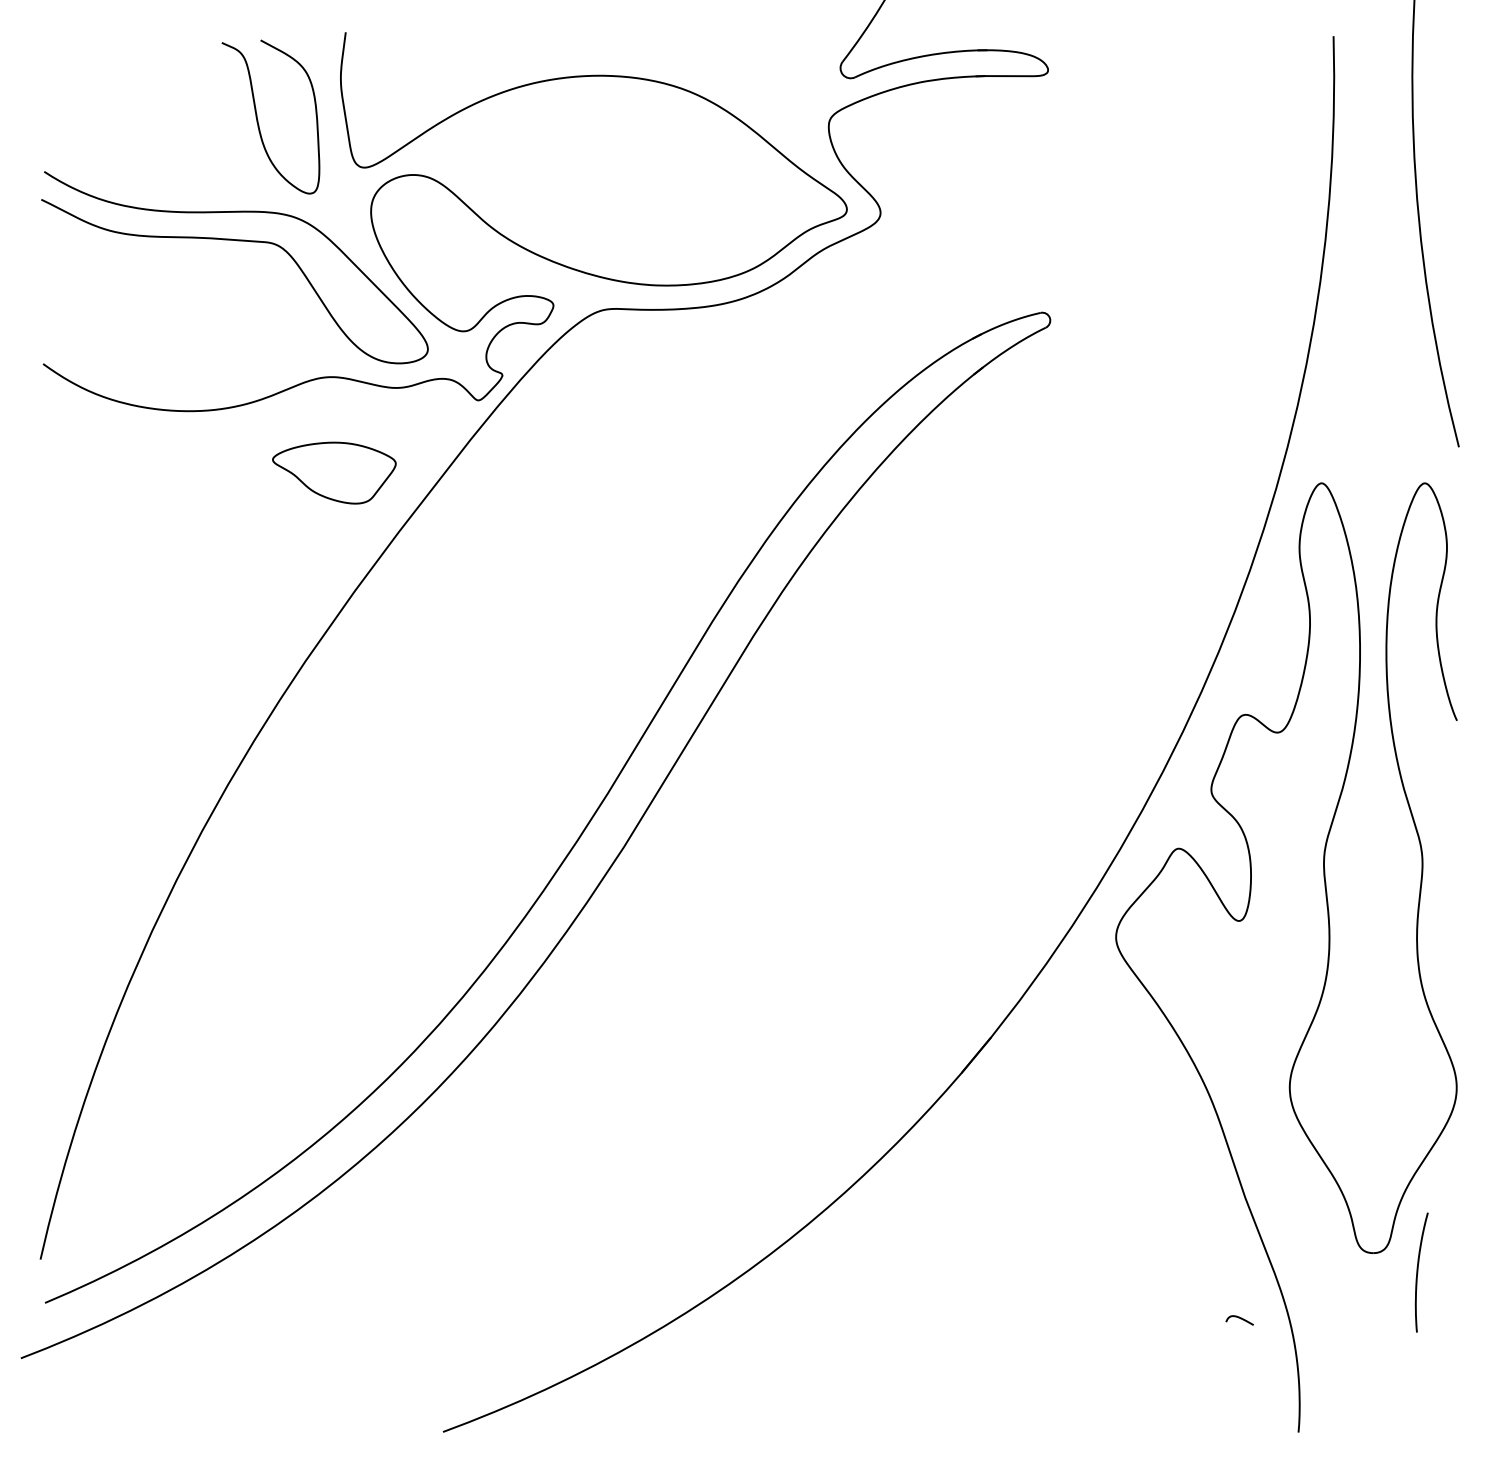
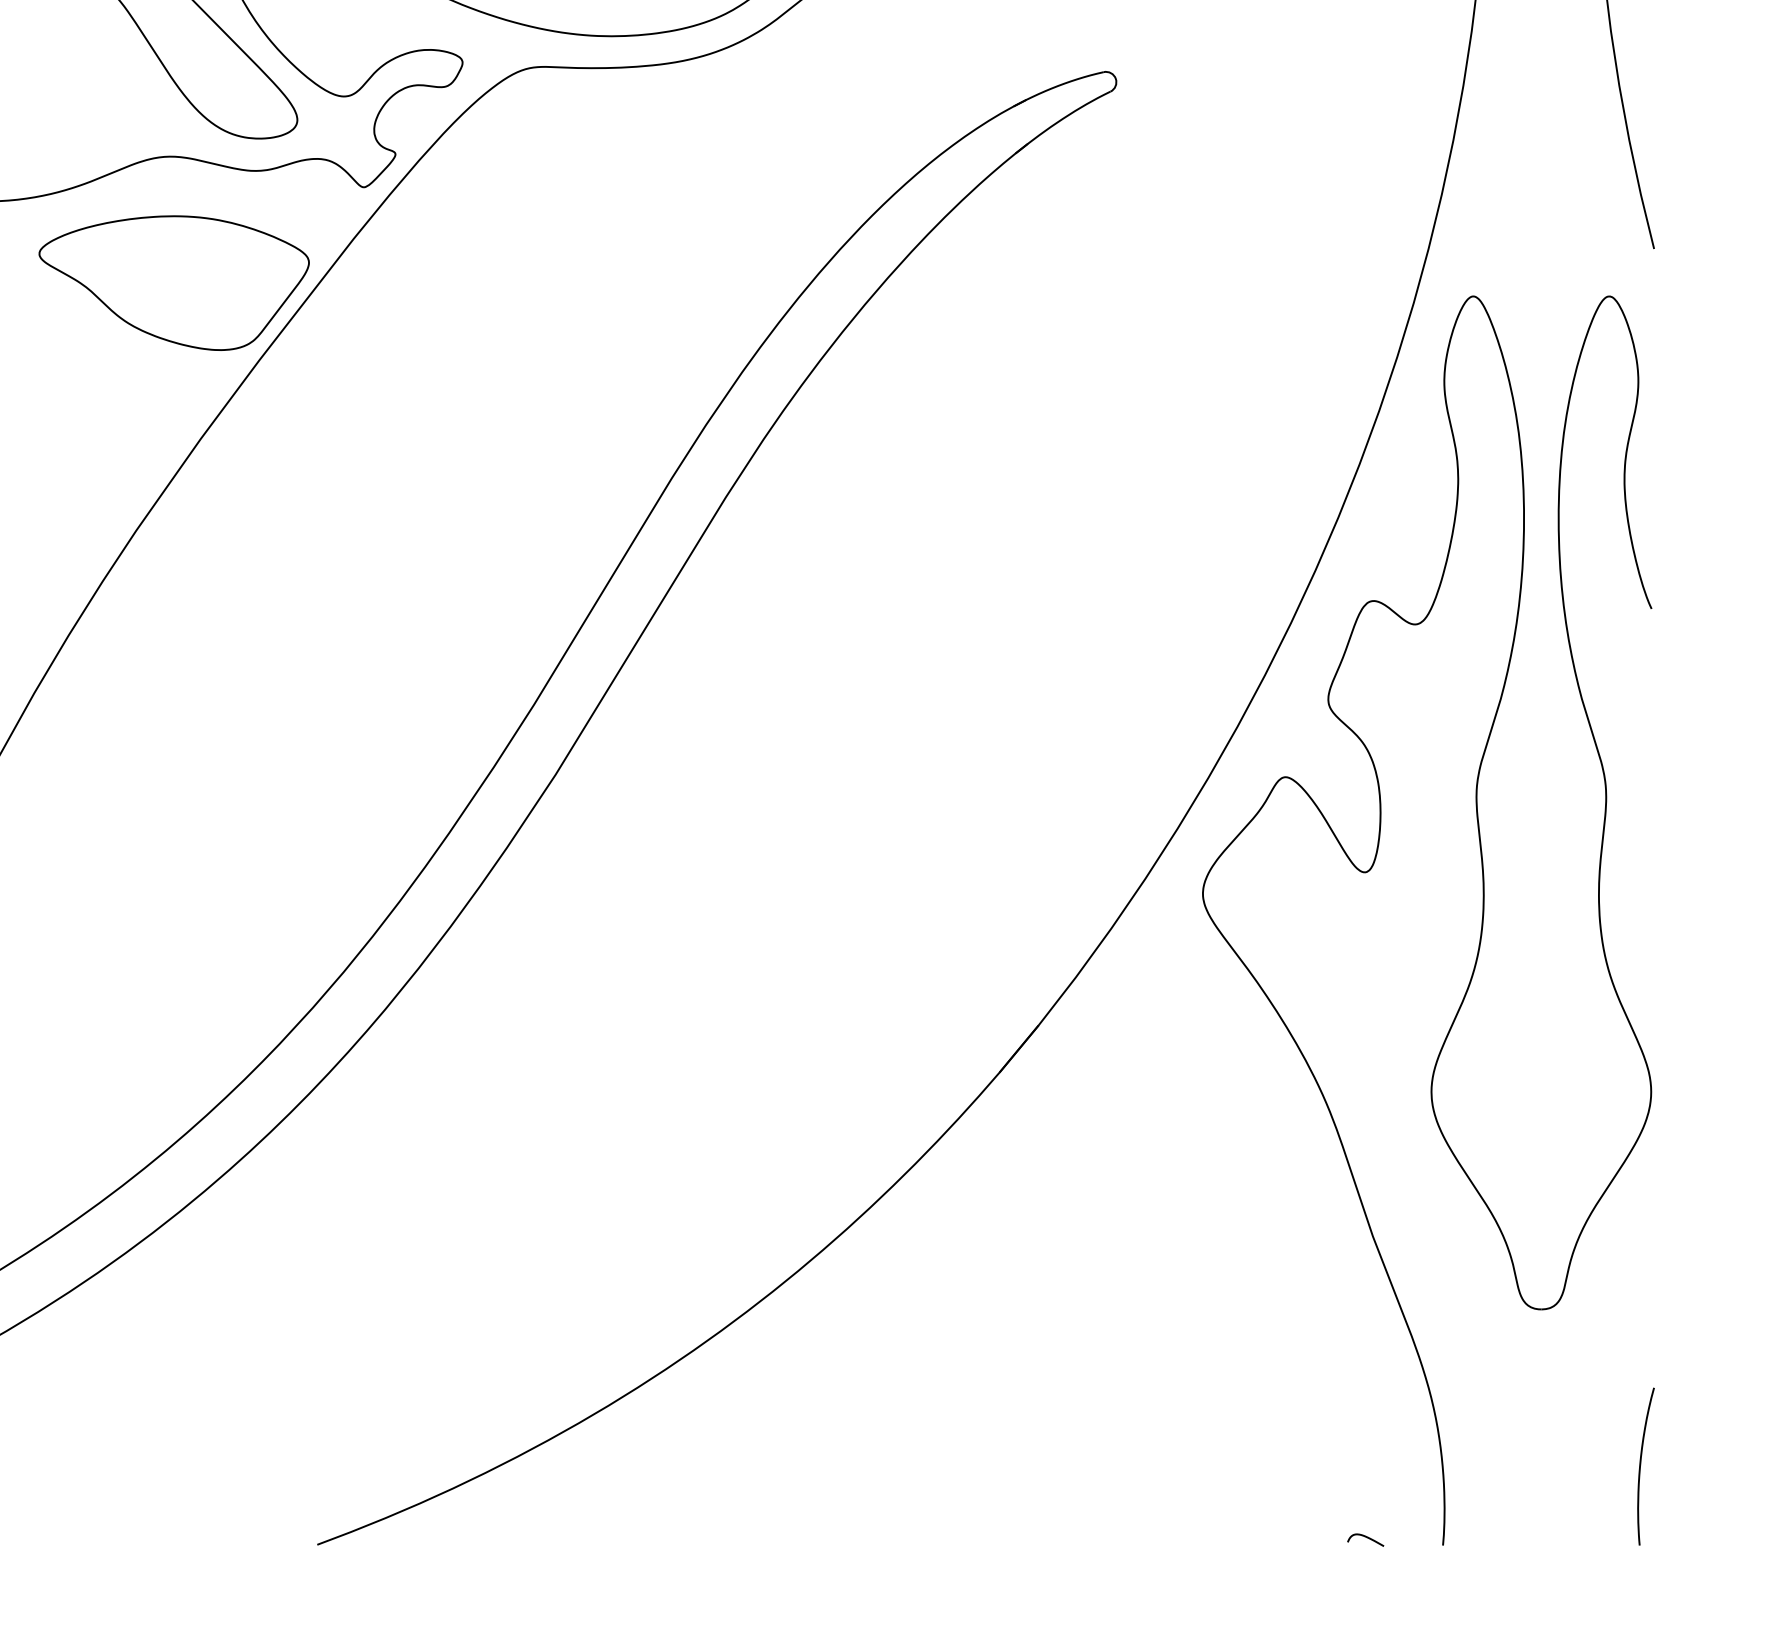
part: (334, 472) -> (174, 282), size x1.67
curve: (1418, 1272) -> (1641, 1466), moved
curve: (1240, 1319) -> (1366, 1538), moved

